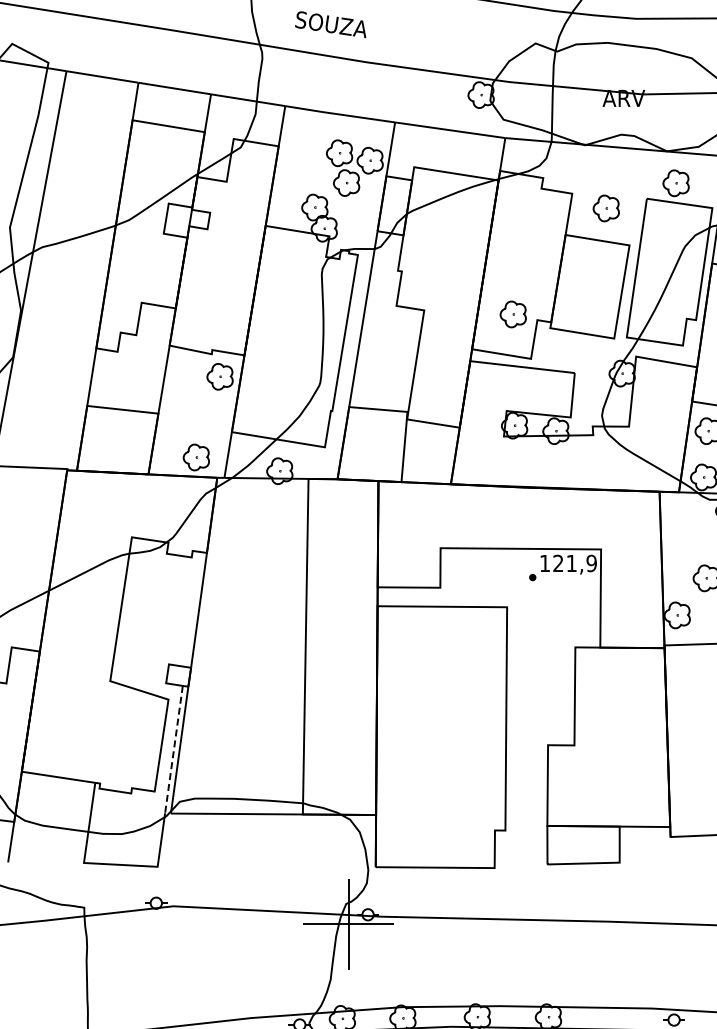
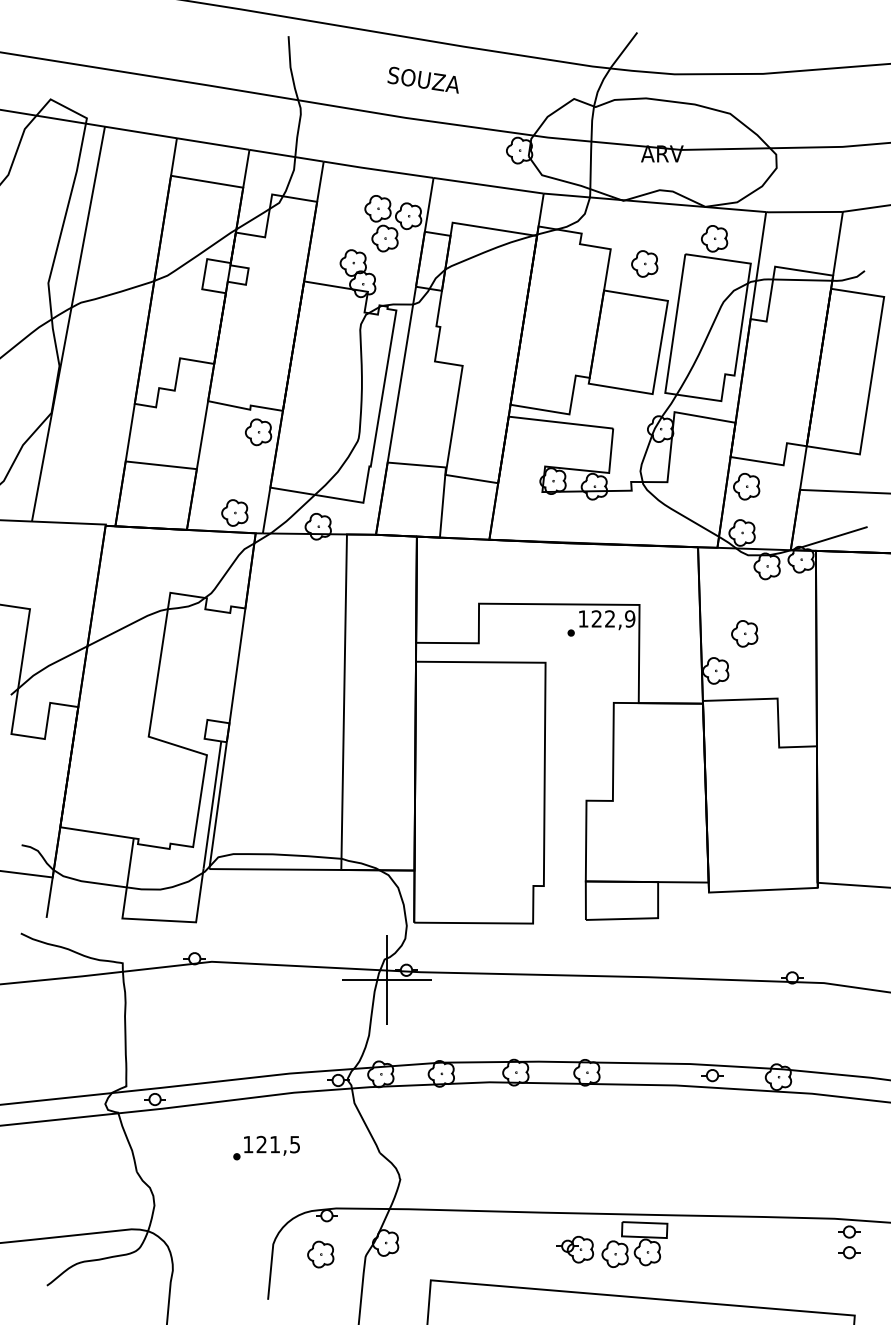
text: (330, 23) -> (422, 79), moved
part: (513, 313) -> (551, 369), removed
text: (571, 562) -> (609, 618), 121,9 -> 122,9
line: (174, 749) -> (212, 805), dashed -> solid

